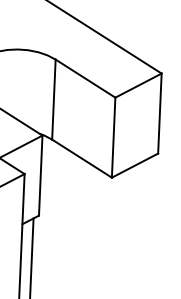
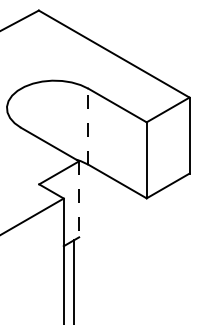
line: (53, 99) -> (88, 126), solid -> dashed
line: (41, 175) -> (79, 199), solid -> dashed

